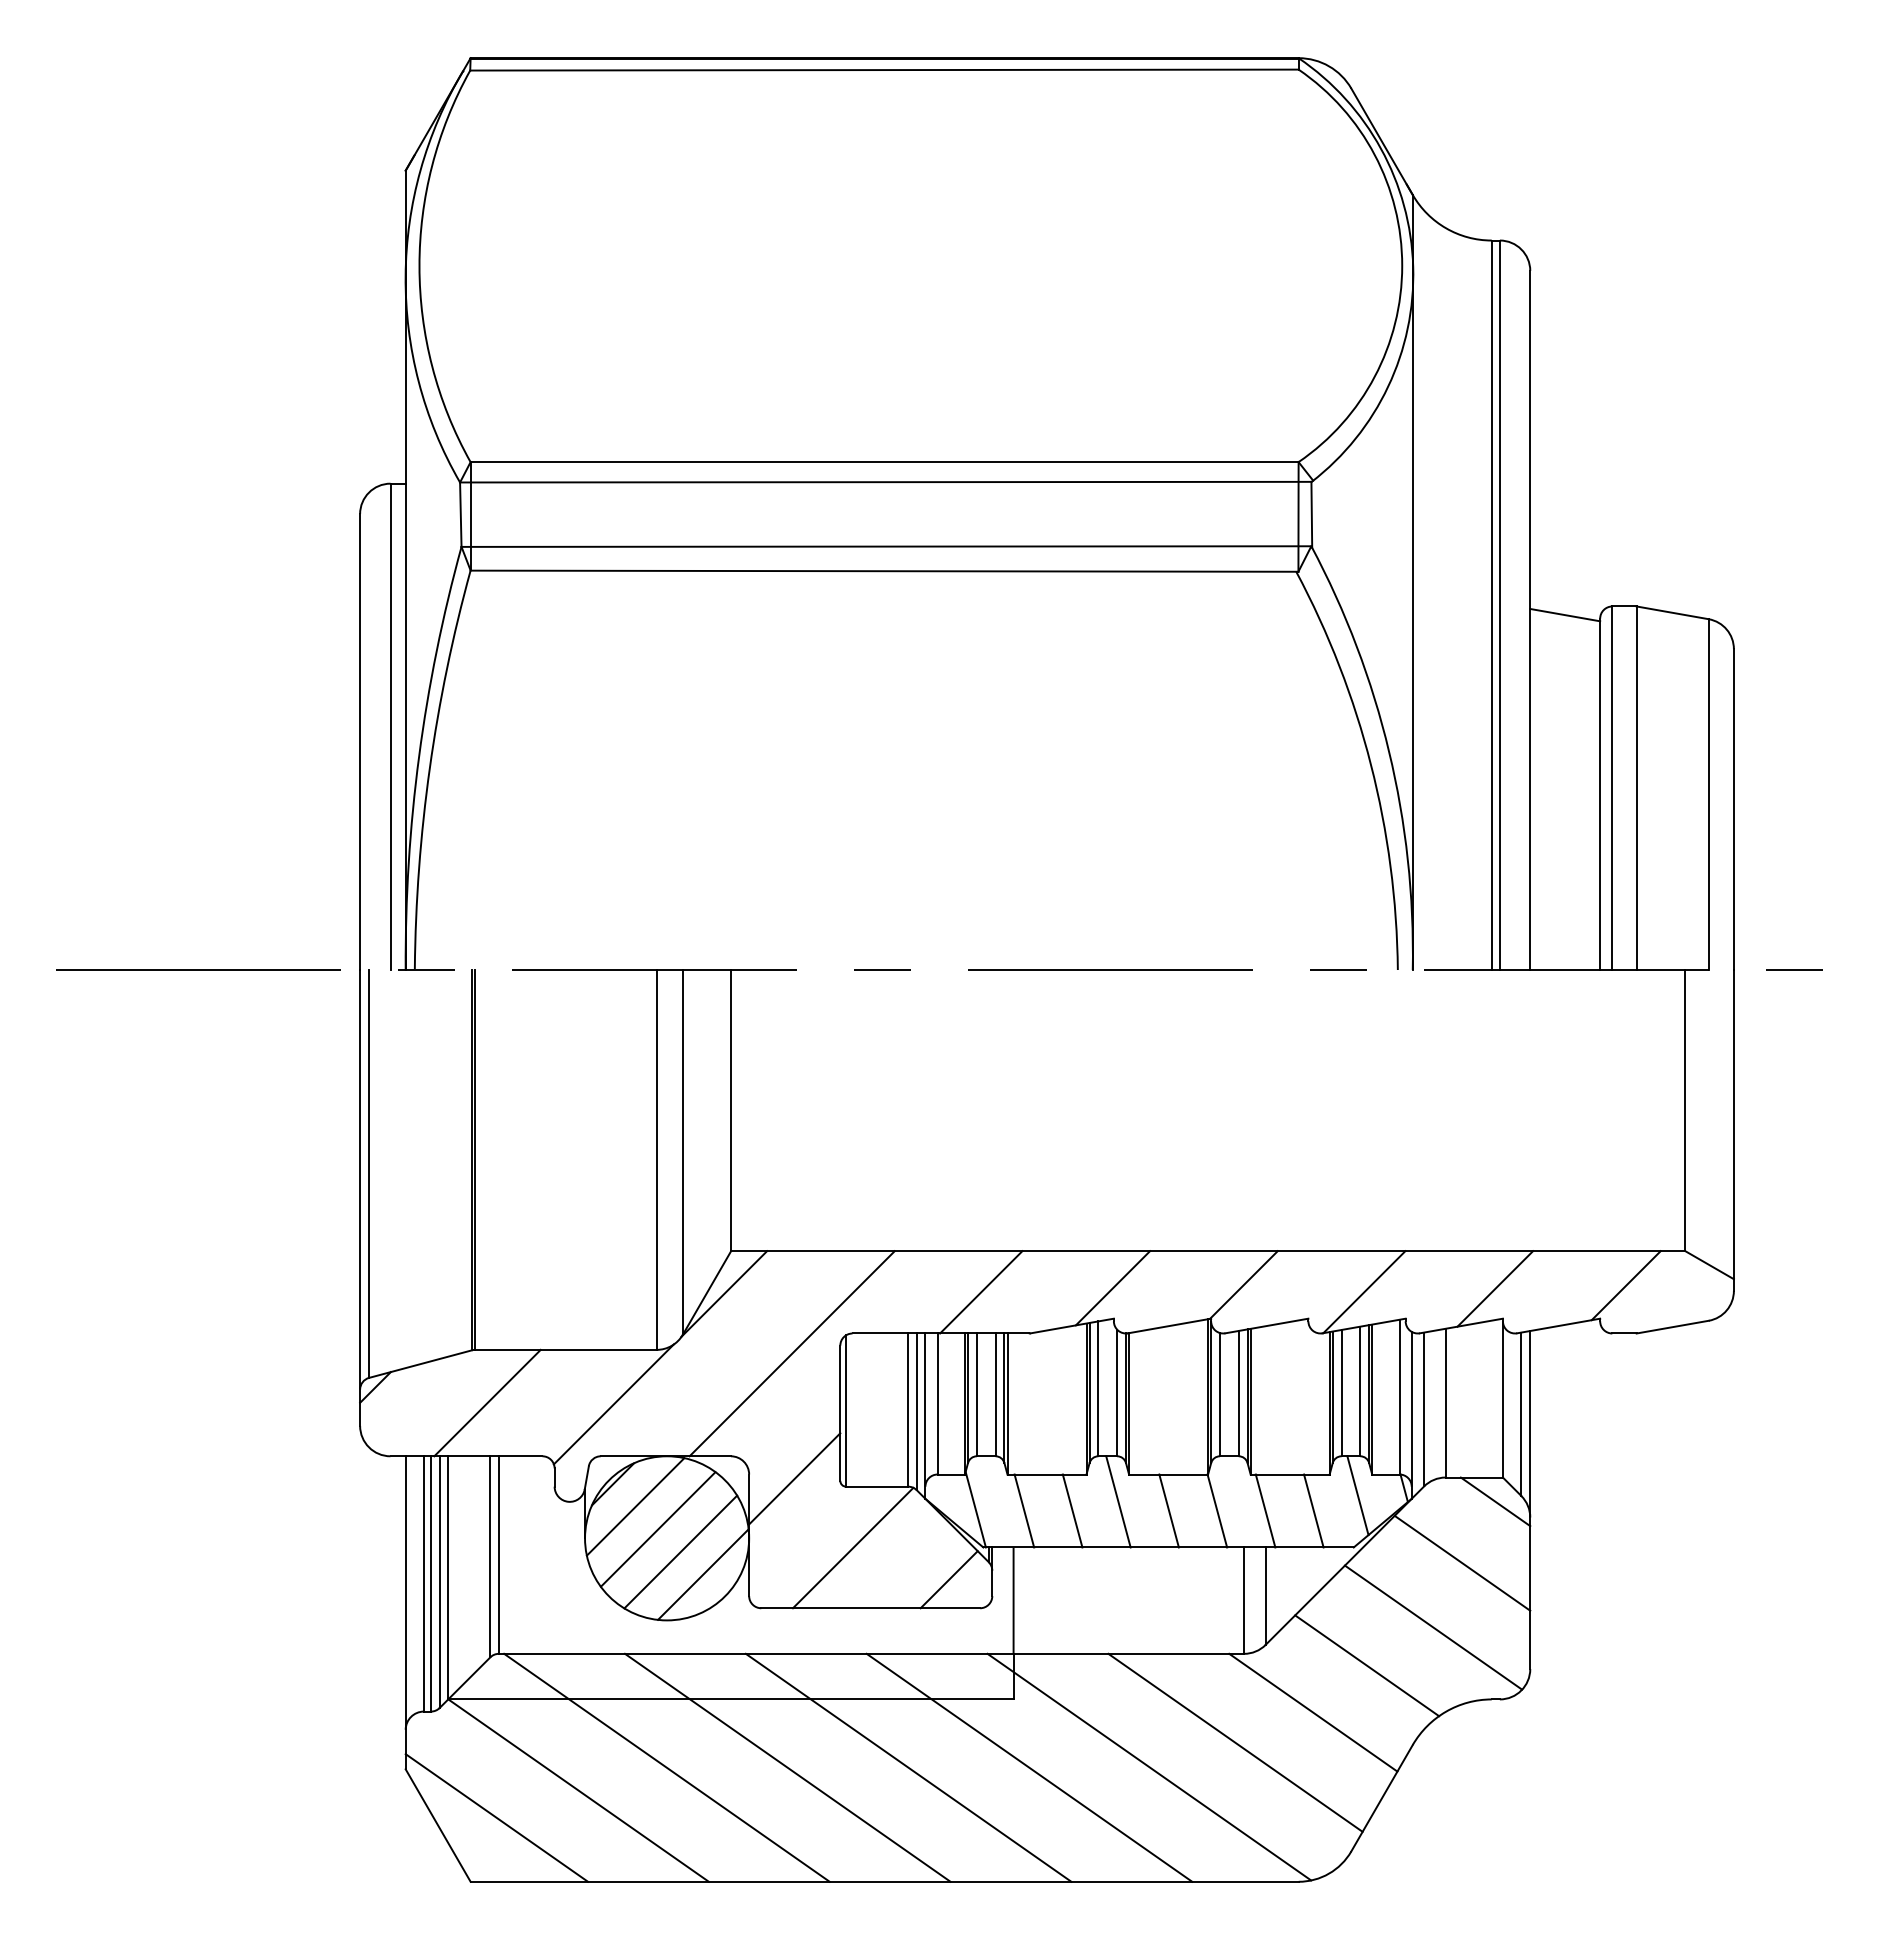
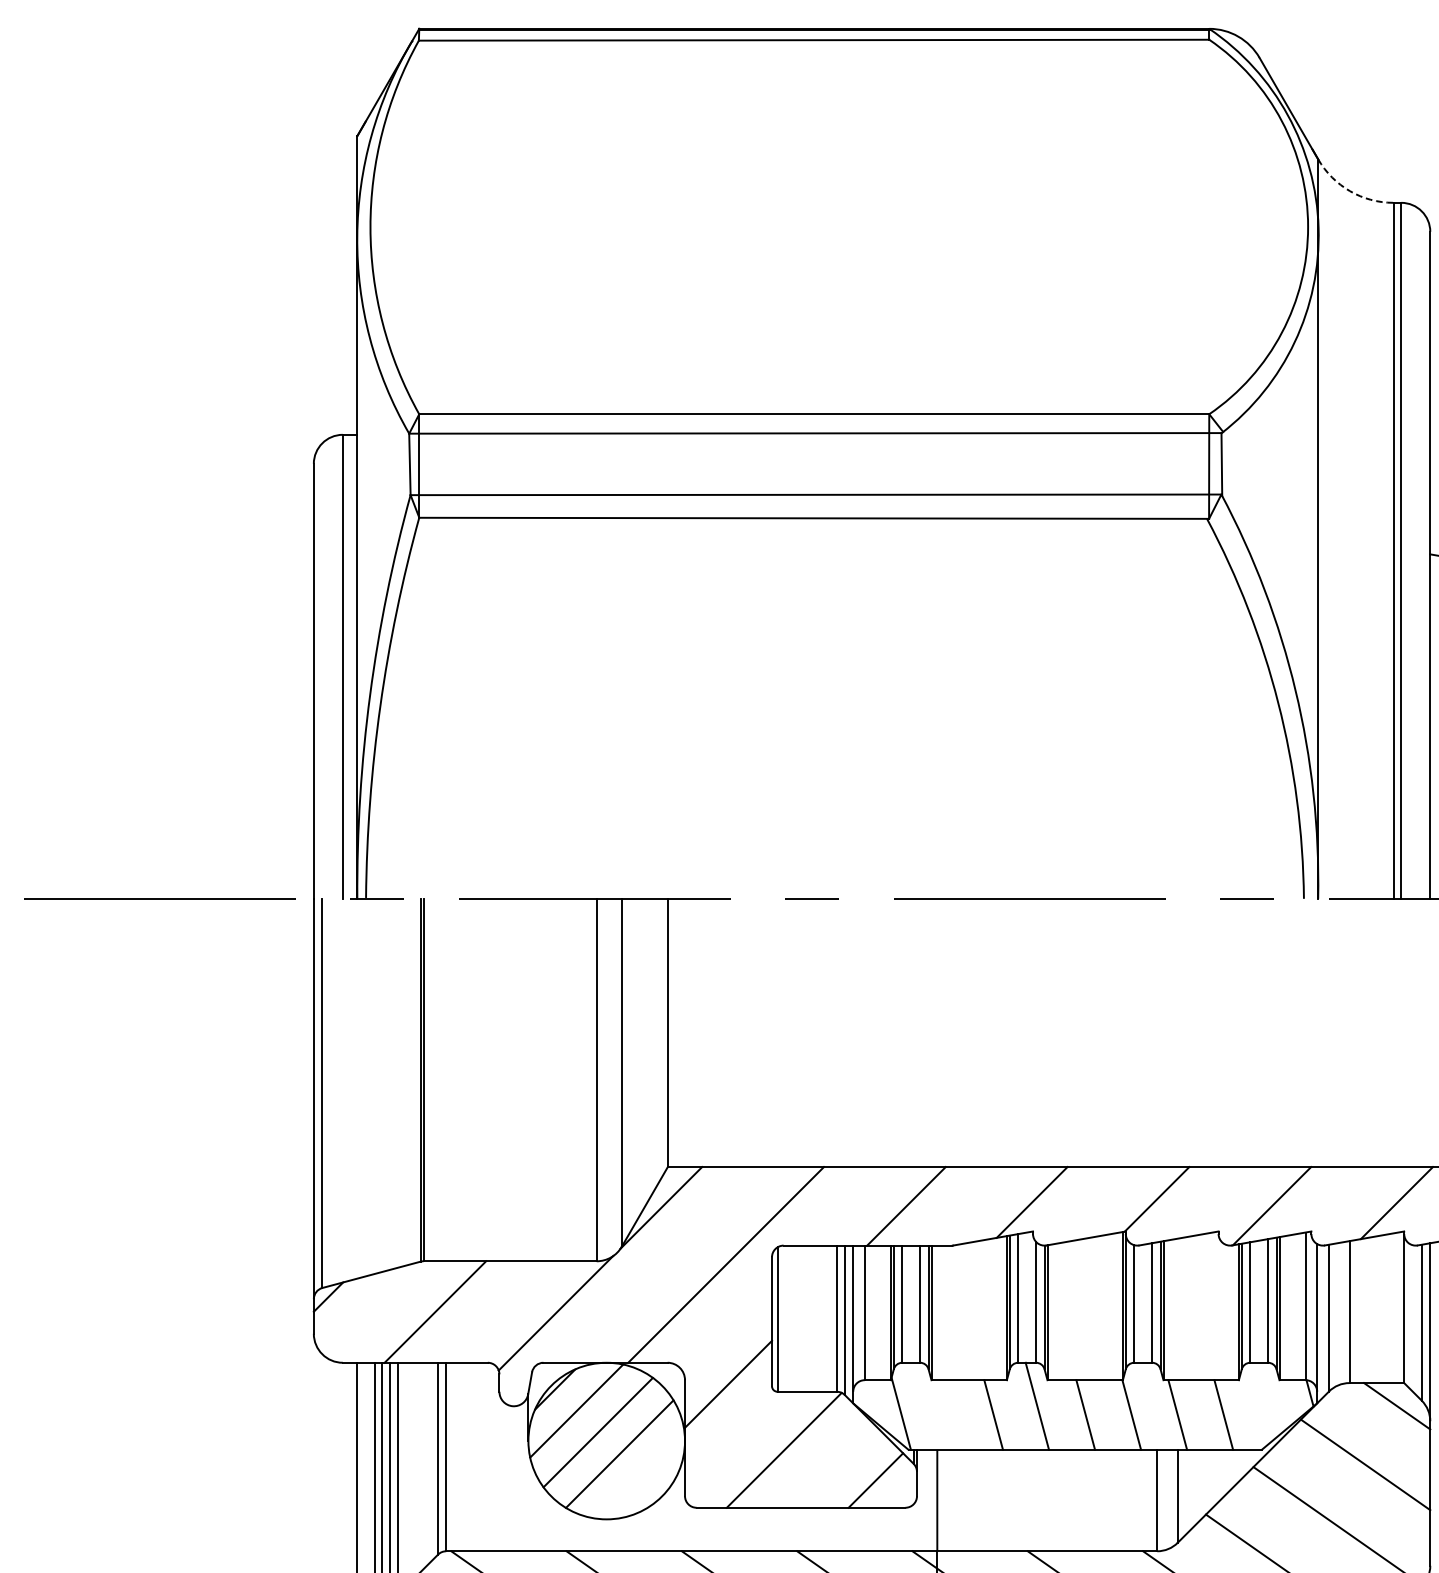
arc: (1446, 228) -> (1350, 191), solid -> dashed
line: (1357, 1495) -> (1265, 1400), removed
line: (1024, 1510) -> (947, 1414), removed
line: (703, 1574) -> (641, 1475), removed

